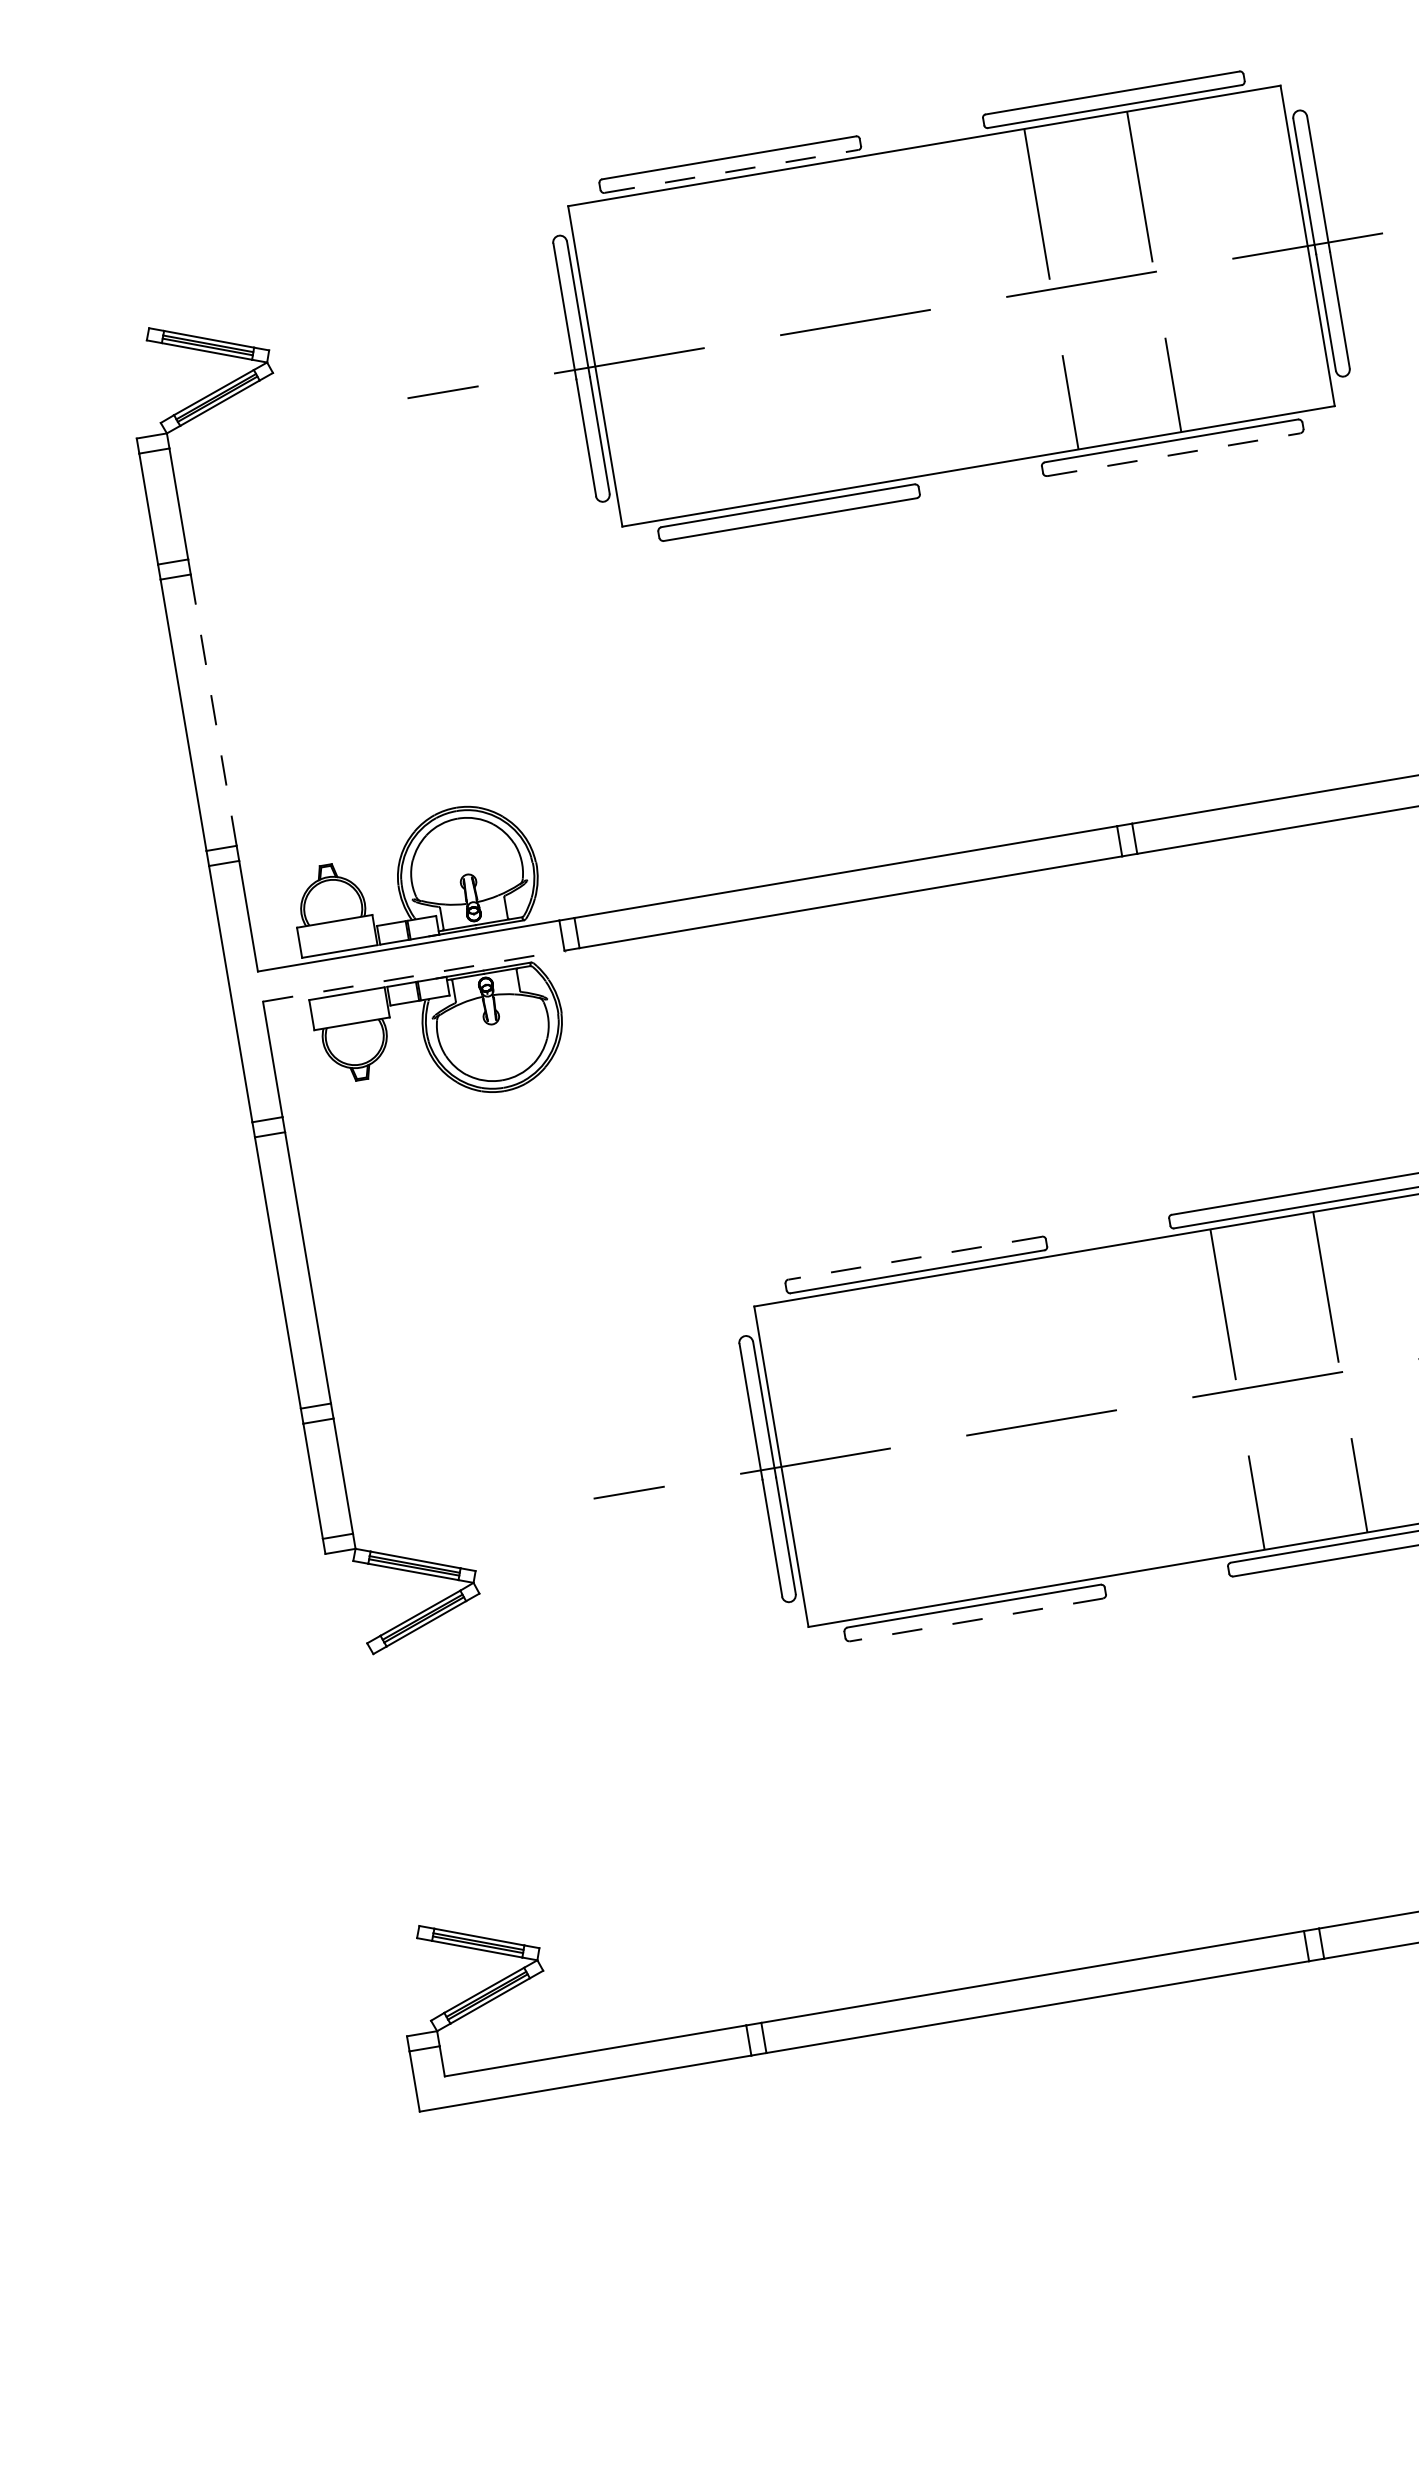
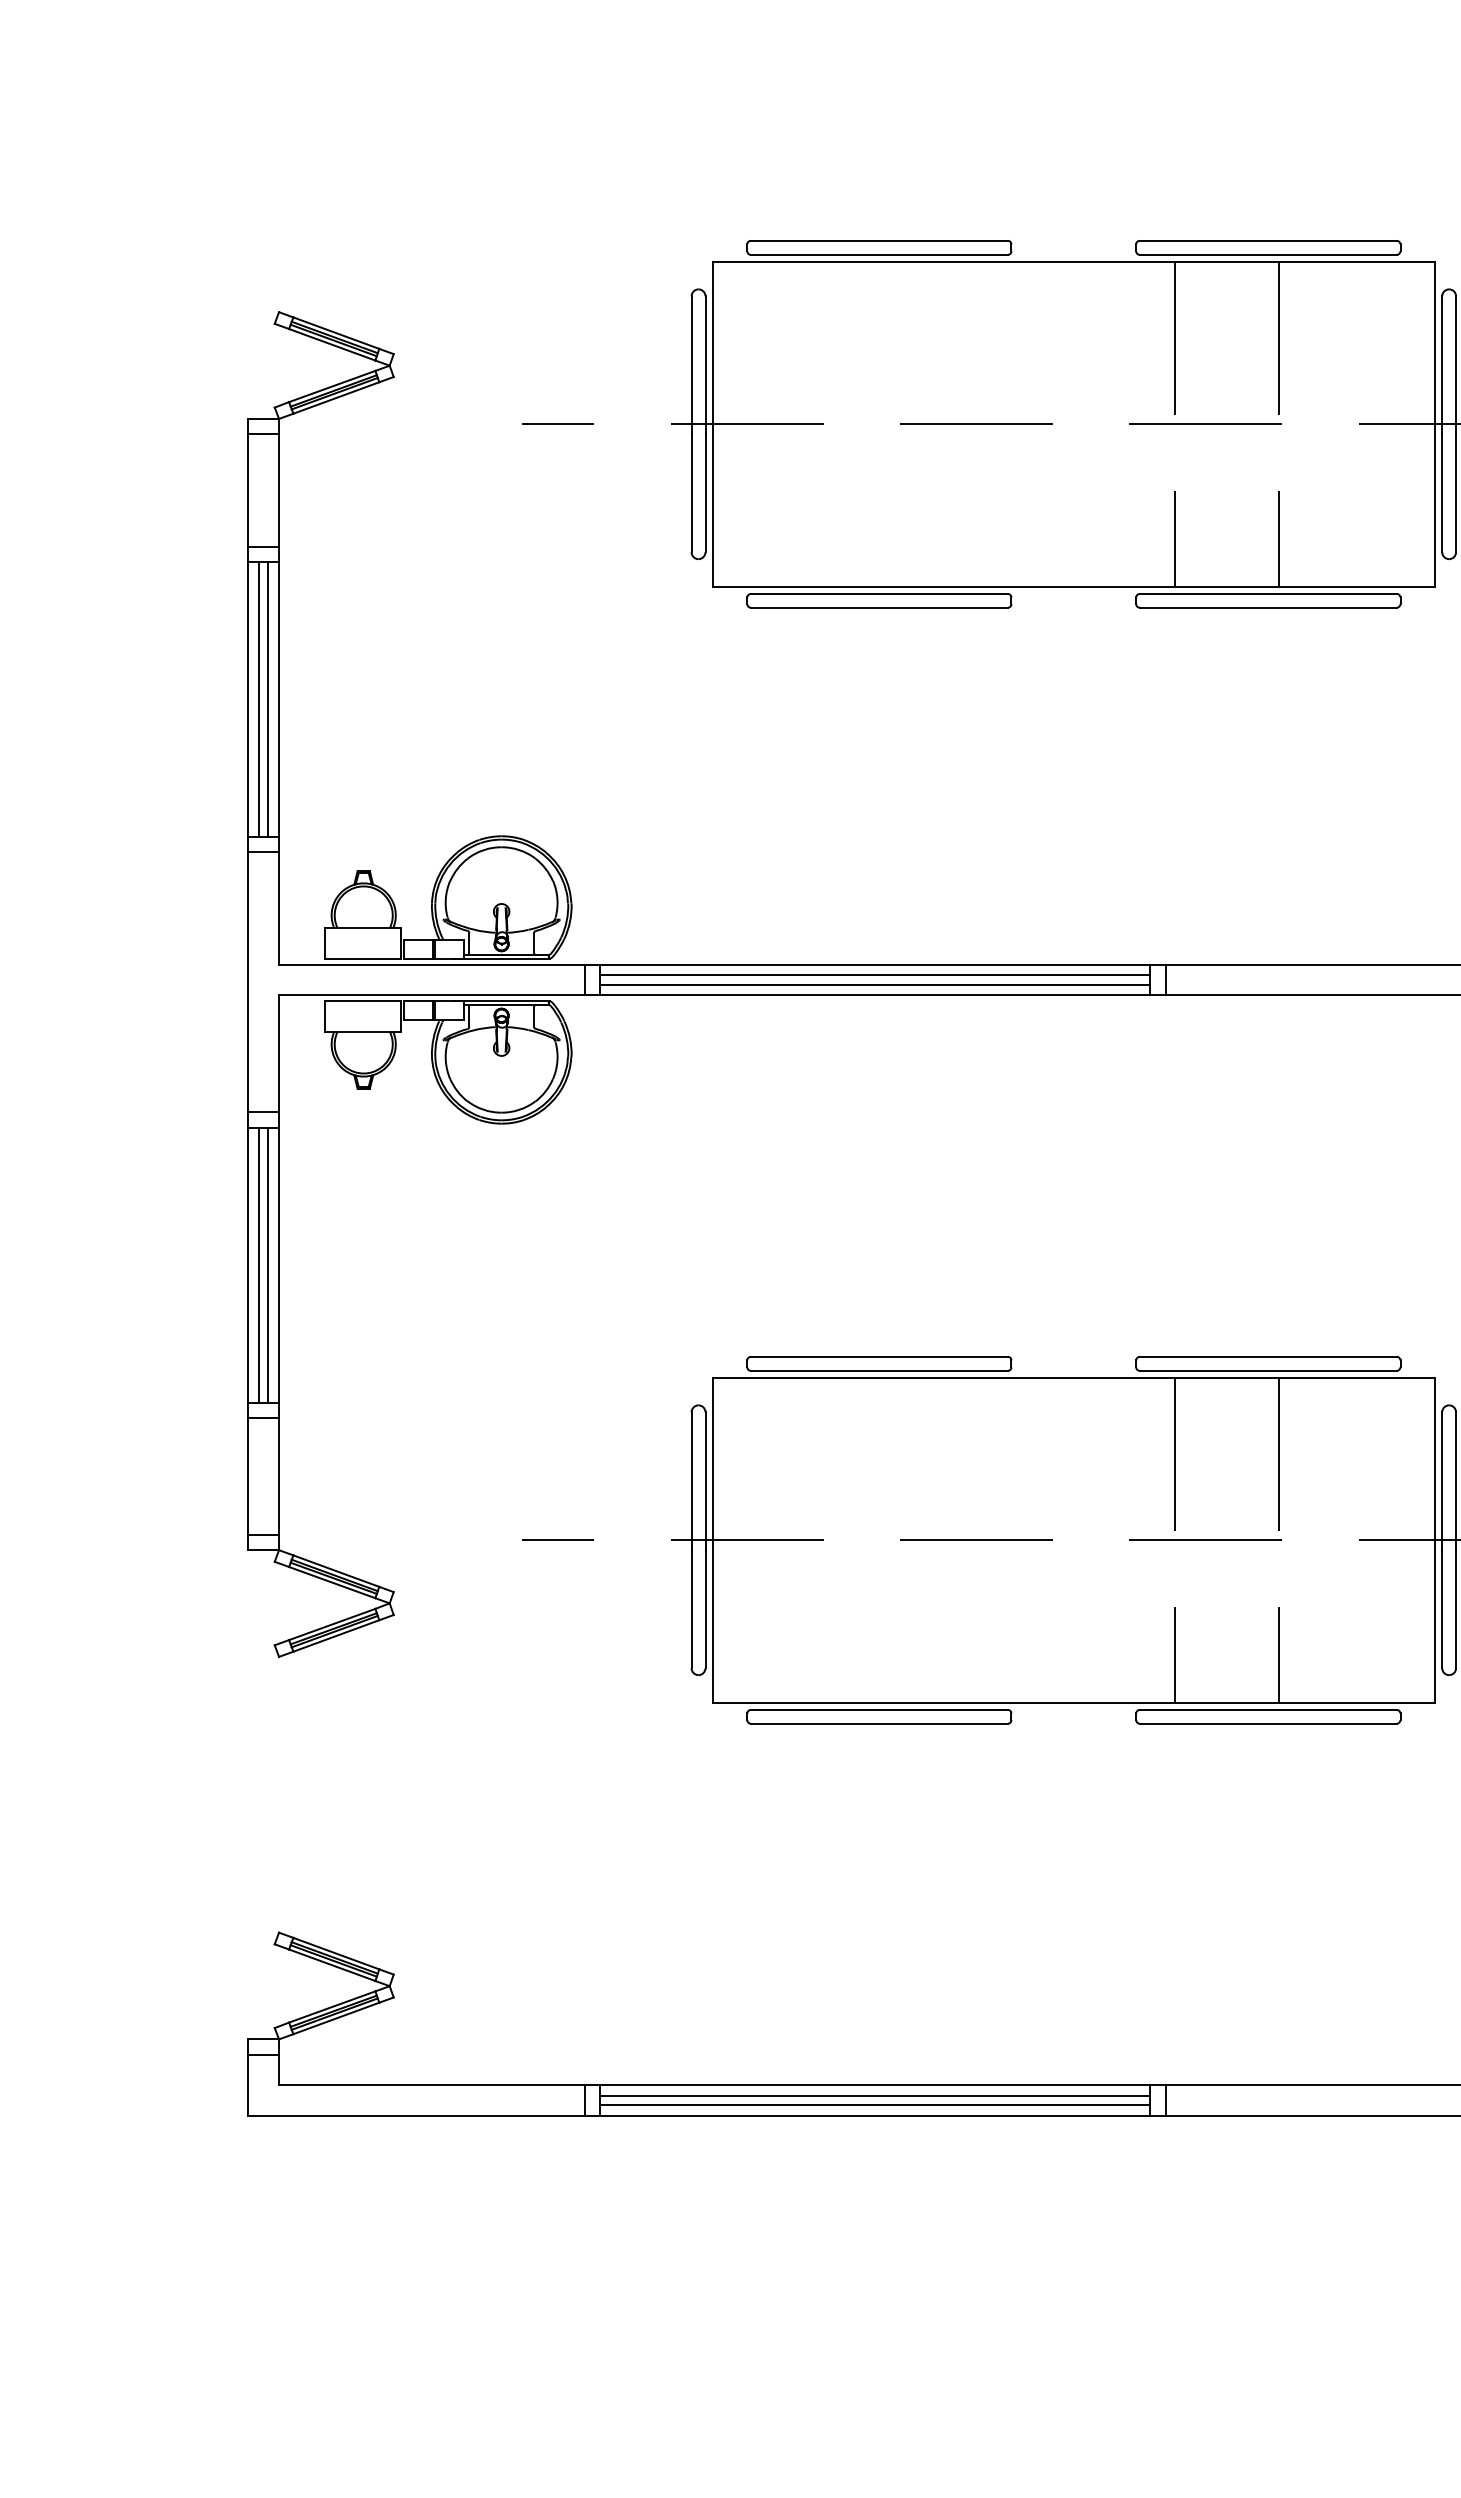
line: (731, 171) -> (879, 254), dashed -> solid
line: (1173, 454) -> (1268, 607), dashed -> solid
line: (214, 709) -> (279, 699), dashed -> solid
line: (203, 711) -> (268, 699), added
line: (194, 713) -> (259, 699), added
line: (847, 882) -> (875, 975), added
line: (849, 891) -> (875, 984), added
line: (413, 976) -> (431, 995), dashed -> solid
line: (915, 1257) -> (879, 1356), dashed -> solid
line: (297, 1268) -> (268, 1264), added
line: (288, 1270) -> (259, 1264), added
line: (976, 1619) -> (879, 1723), dashed -> solid
line: (1034, 1987) -> (875, 2095), added
line: (1036, 1996) -> (875, 2105), added

